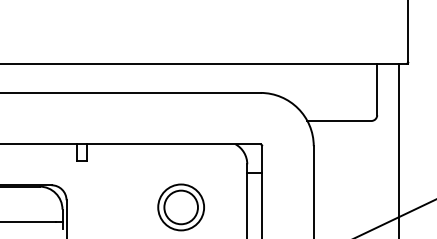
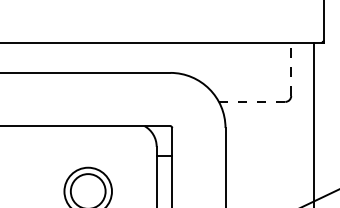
line: (377, 89) -> (291, 69), solid -> dashed
line: (339, 120) -> (252, 101), solid -> dashed

